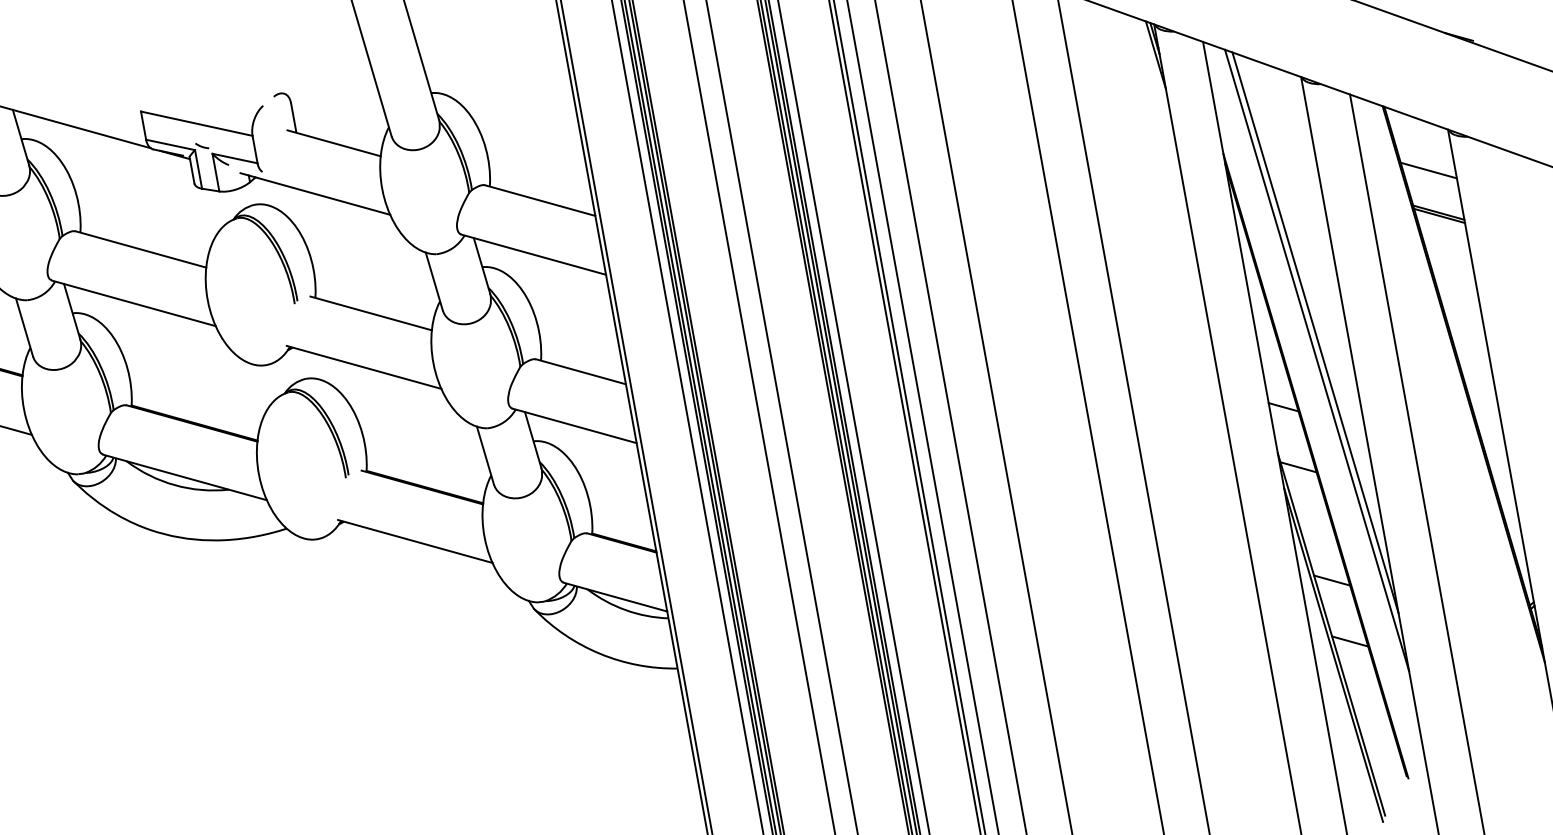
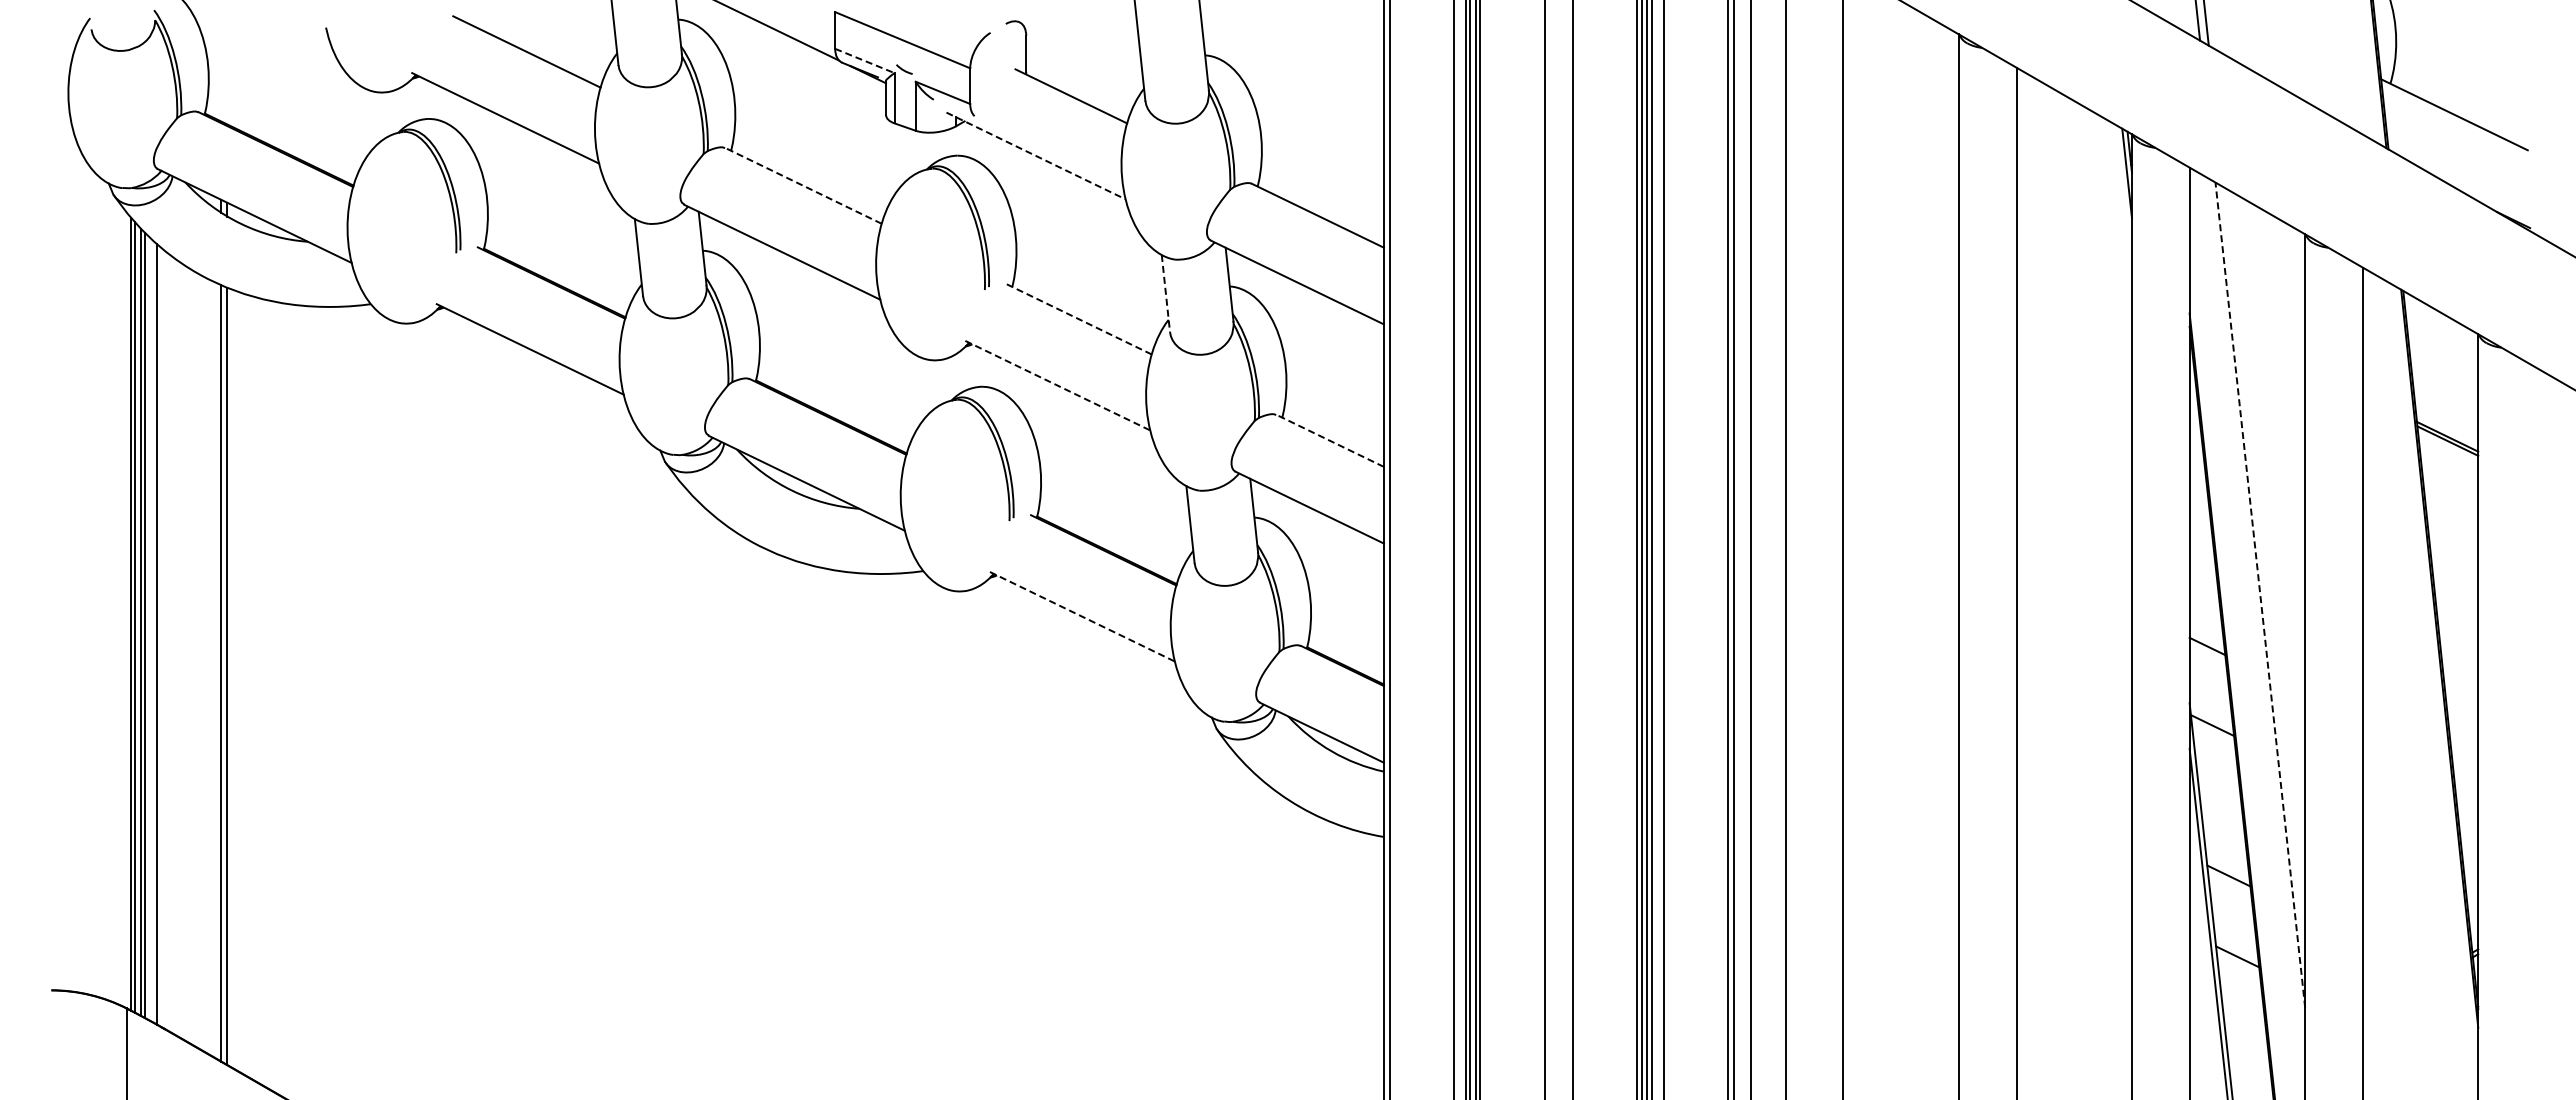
line: (171, 145) -> (865, 61), solid -> dashed
line: (1428, 170) -> (2444, 381), removed
line: (315, 193) -> (1036, 155), solid -> dashed
line: (140, 249) -> (803, 185), solid -> dashed
line: (433, 281) -> (1165, 293), solid -> dashed
line: (371, 313) -> (1079, 319), solid -> dashed
line: (1315, 332) -> (2264, 559), removed
line: (1317, 360) -> (2260, 595), solid -> dashed
line: (363, 367) -> (1057, 385), solid -> dashed
line: (581, 371) -> (1330, 440), solid -> dashed
line: (415, 541) -> (1082, 616), solid -> dashed

